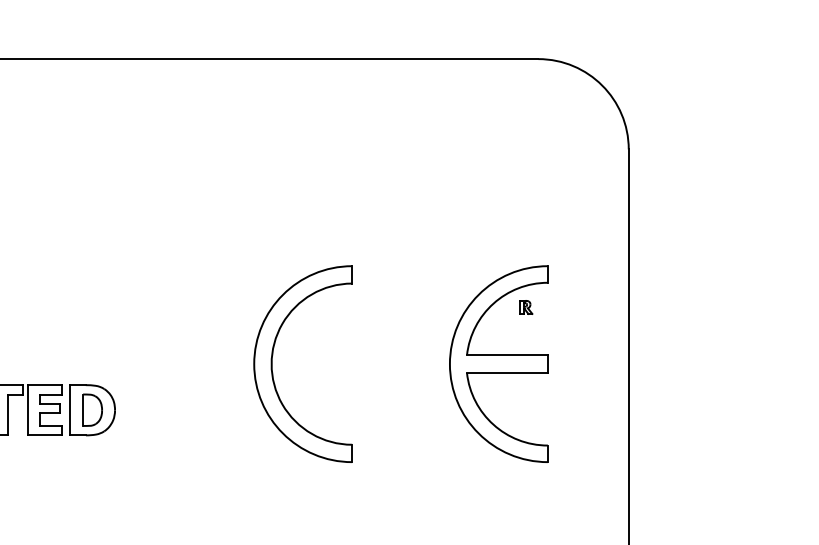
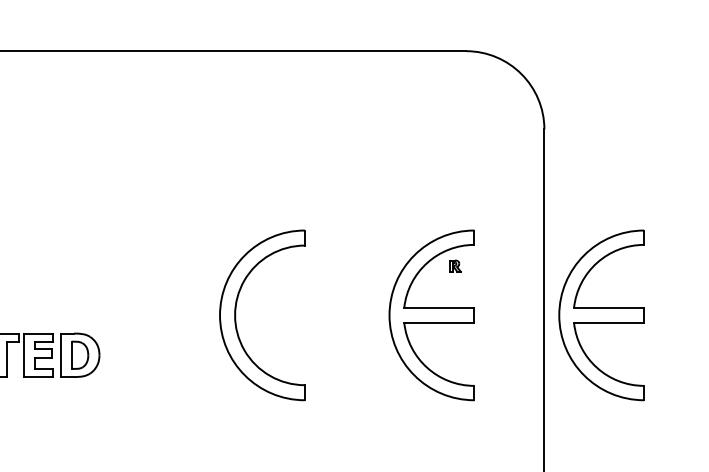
part: (694, 363) -> (601, 314), added

